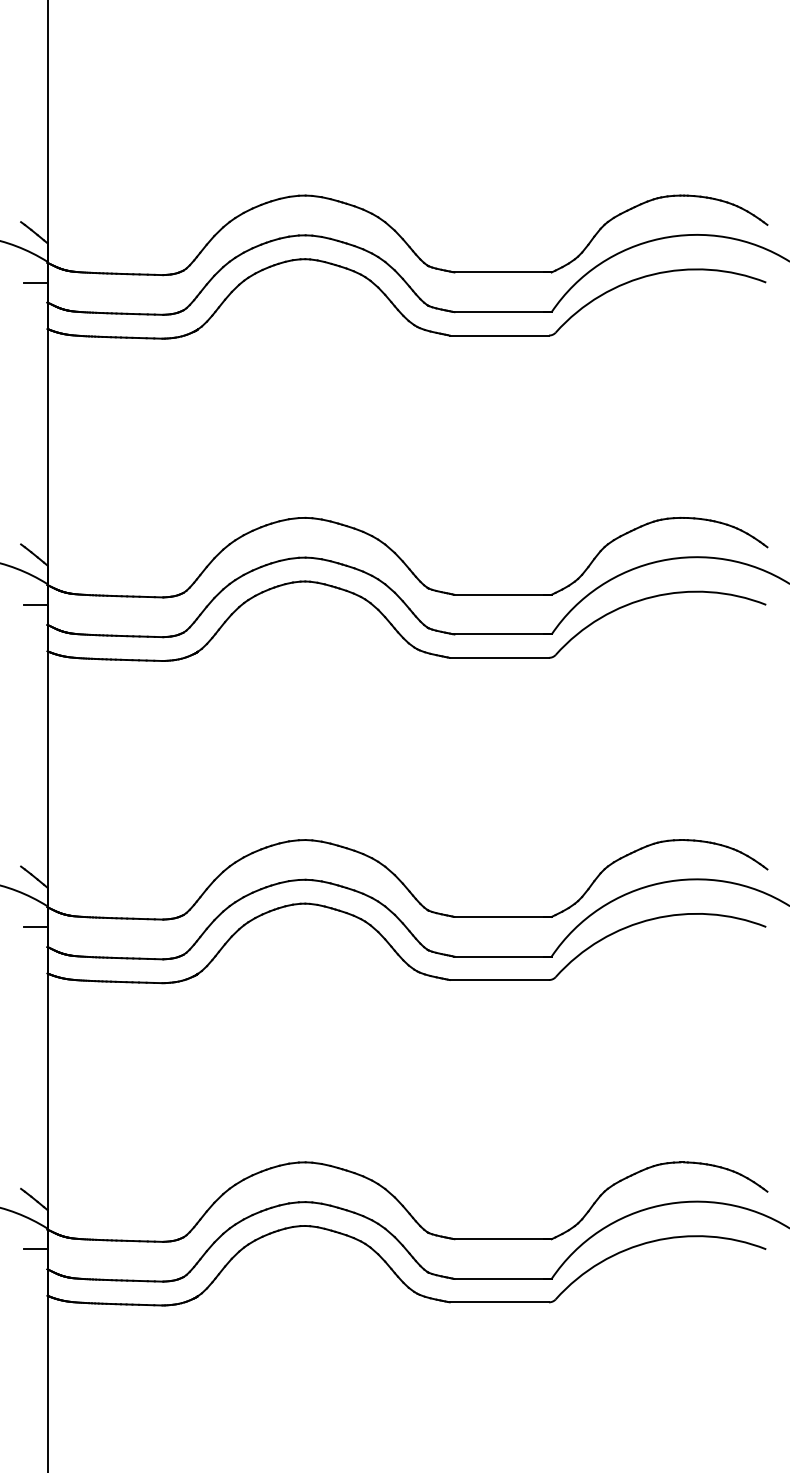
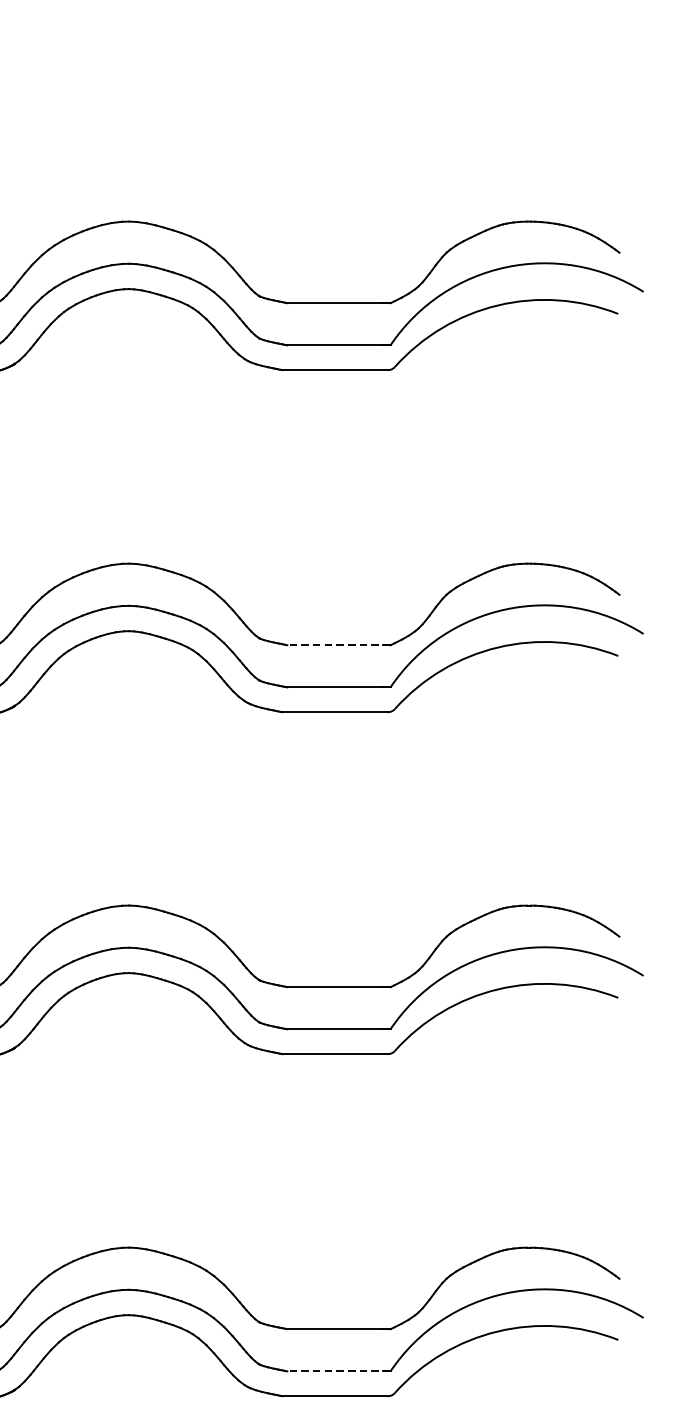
line: (503, 594) -> (339, 644), solid -> dashed
line: (503, 1278) -> (339, 1370), solid -> dashed

